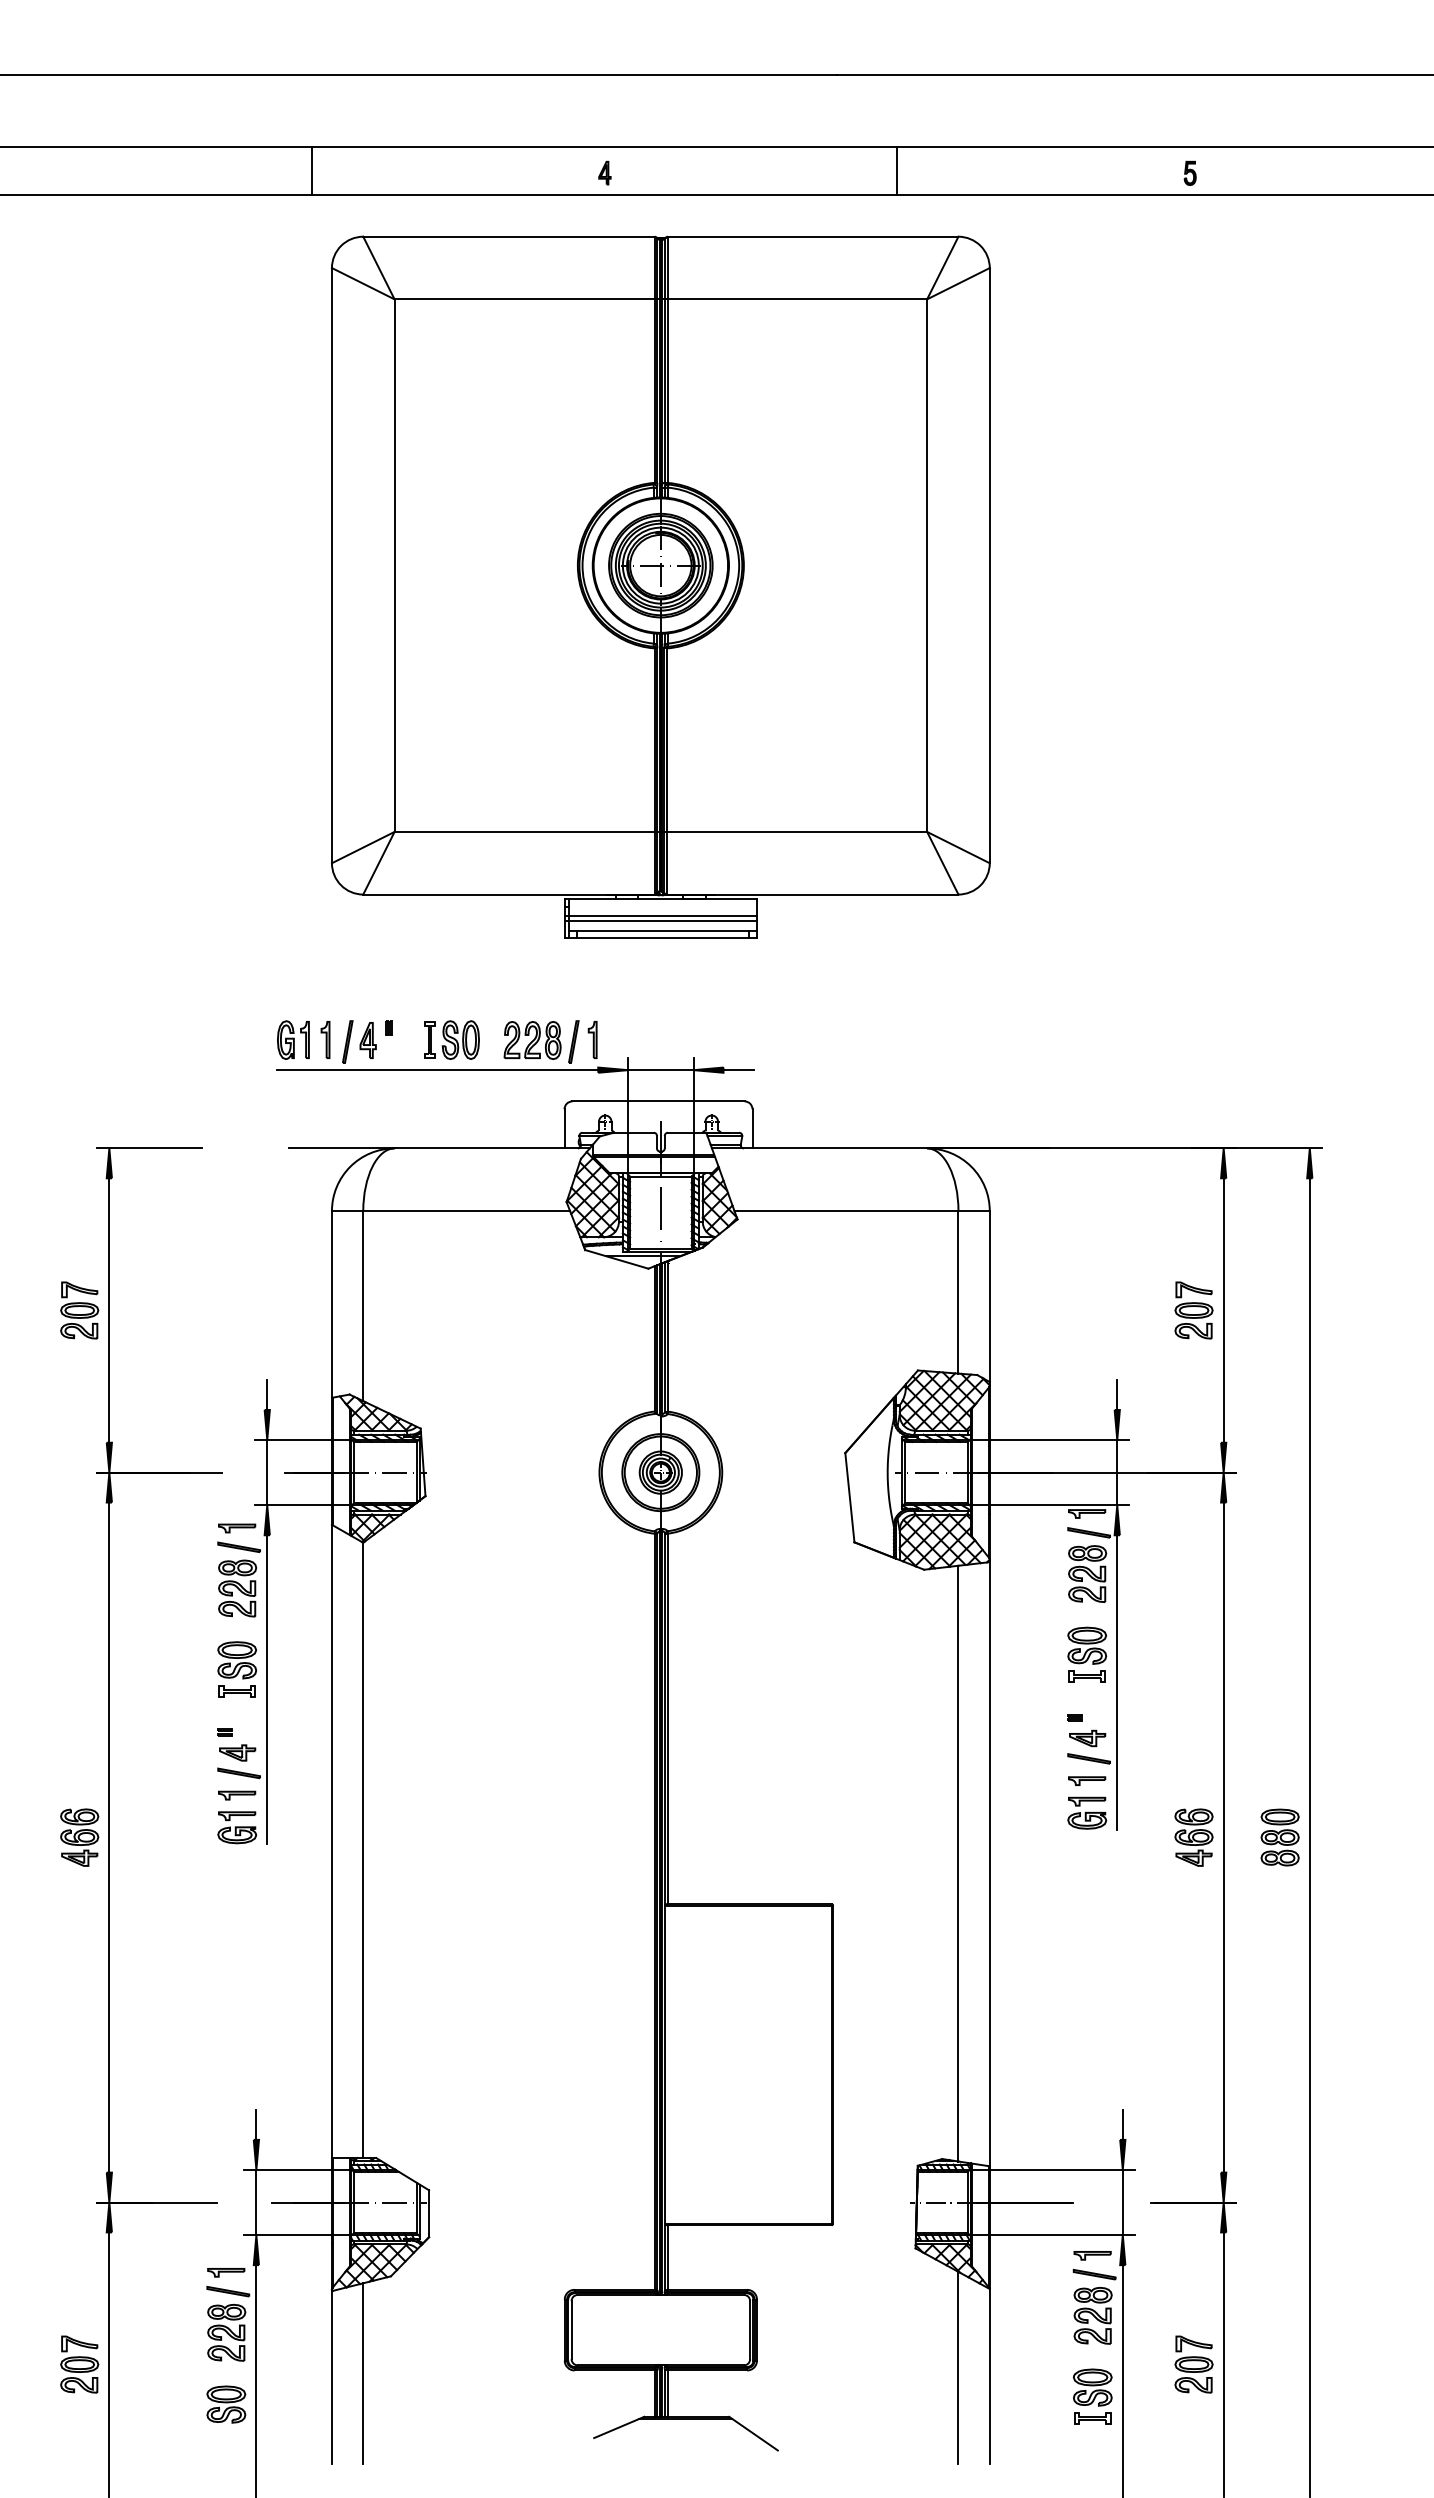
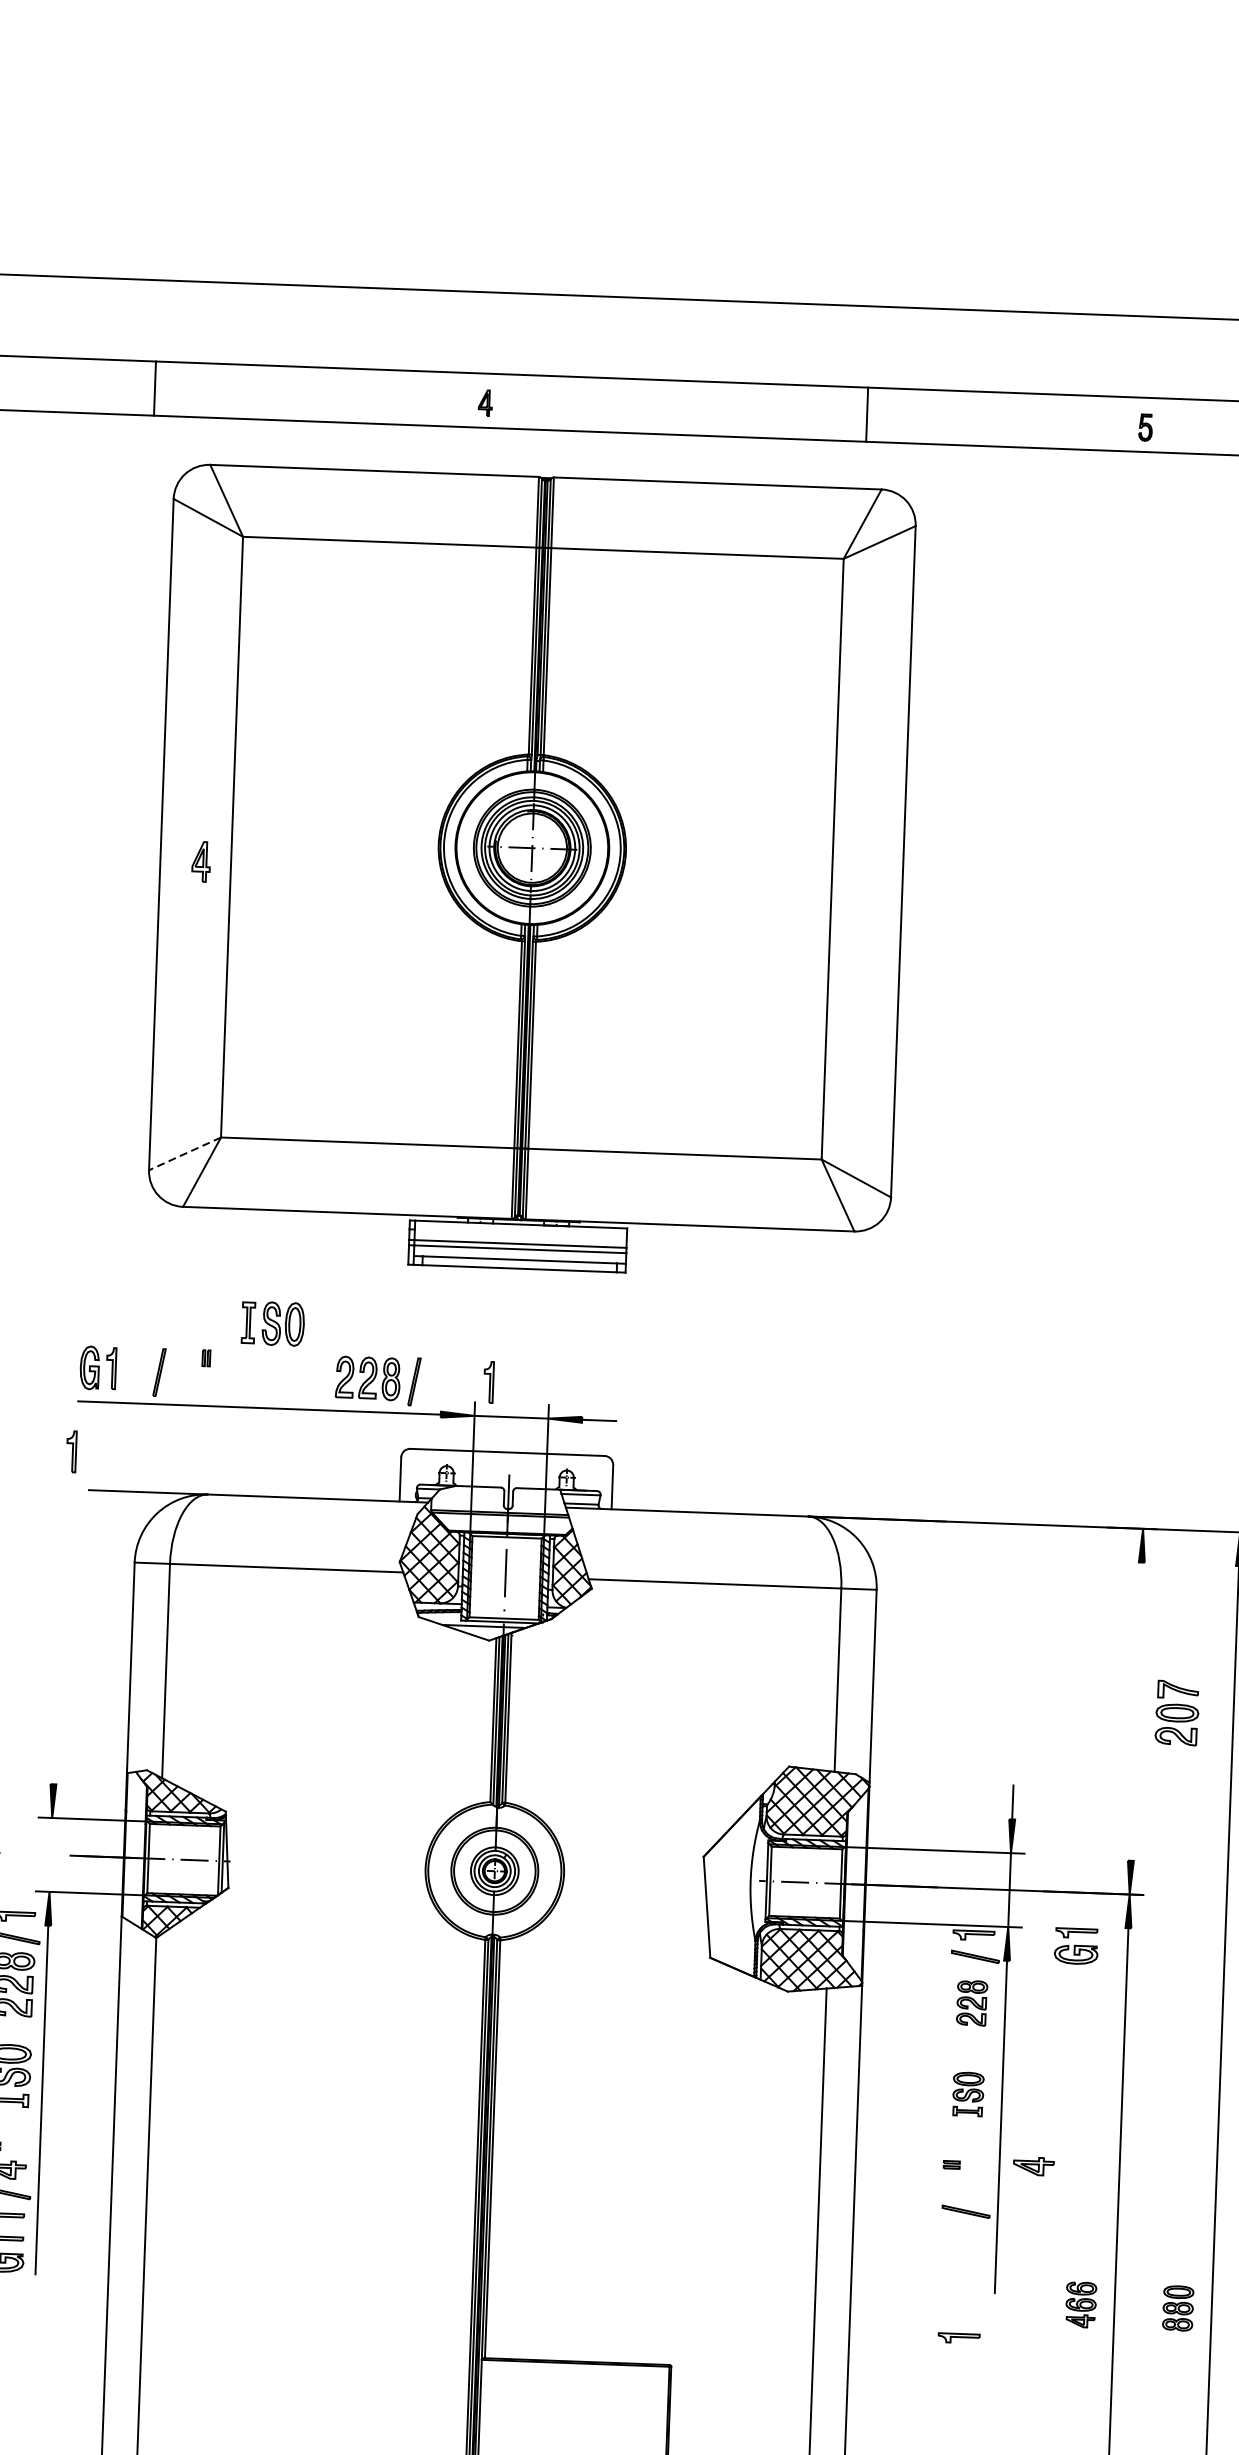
line: (897, 170) -> (867, 414), moved
line: (362, 847) -> (184, 1153), solid -> dashed
part: (325, 1039) -> (71, 1451), moved
part: (451, 1039) -> (272, 1323), moved
part: (592, 1039) -> (488, 1381), moved
part: (367, 1040) -> (200, 861), moved
part: (1193, 1310) -> (1176, 1713), moved
line: (1223, 1310) -> (1136, 1711), removed
line: (267, 1394) -> (54, 1766), removed
line: (267, 1472) -> (51, 1854), removed
part: (1087, 1573) -> (971, 2002), size x0.7
part: (1087, 1654) -> (968, 2093), size x0.7
part: (1087, 1738) -> (1033, 2166), moved
part: (1087, 1780) -> (959, 2337), moved
part: (1087, 1812) -> (1076, 1945), moved
part: (1193, 1837) -> (1080, 2304), size x0.7
part: (1279, 1837) -> (1177, 2308), size x0.7

